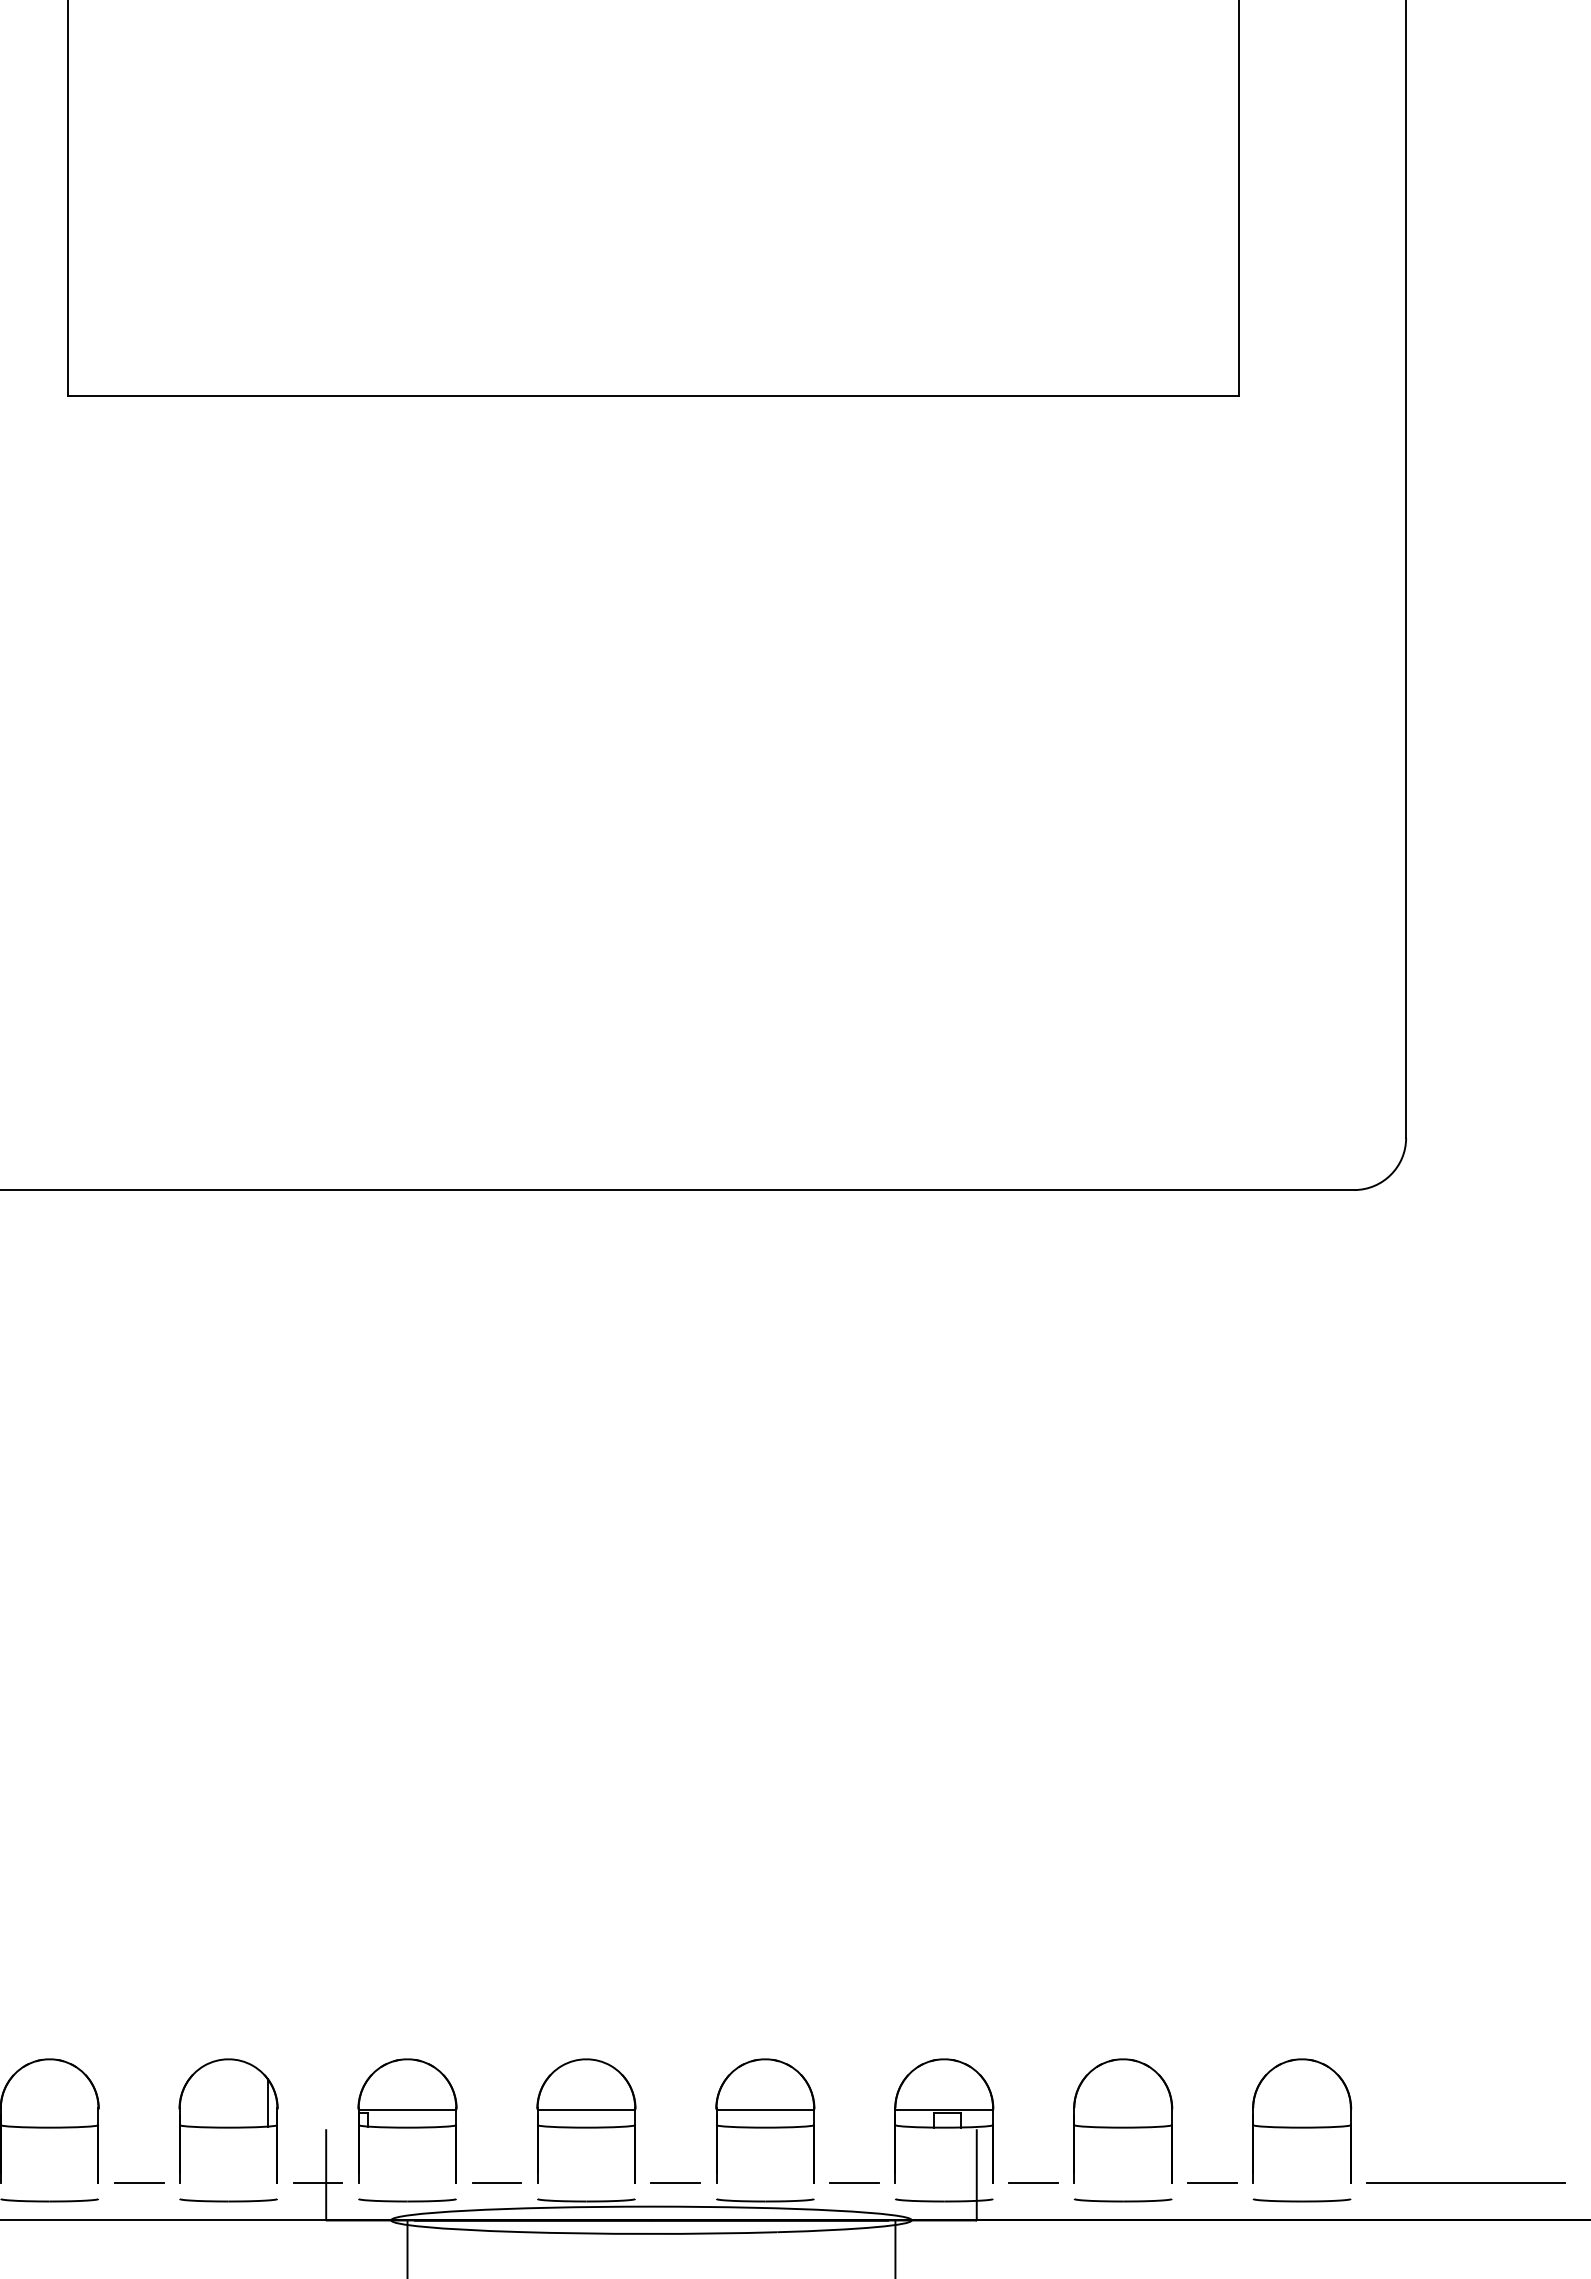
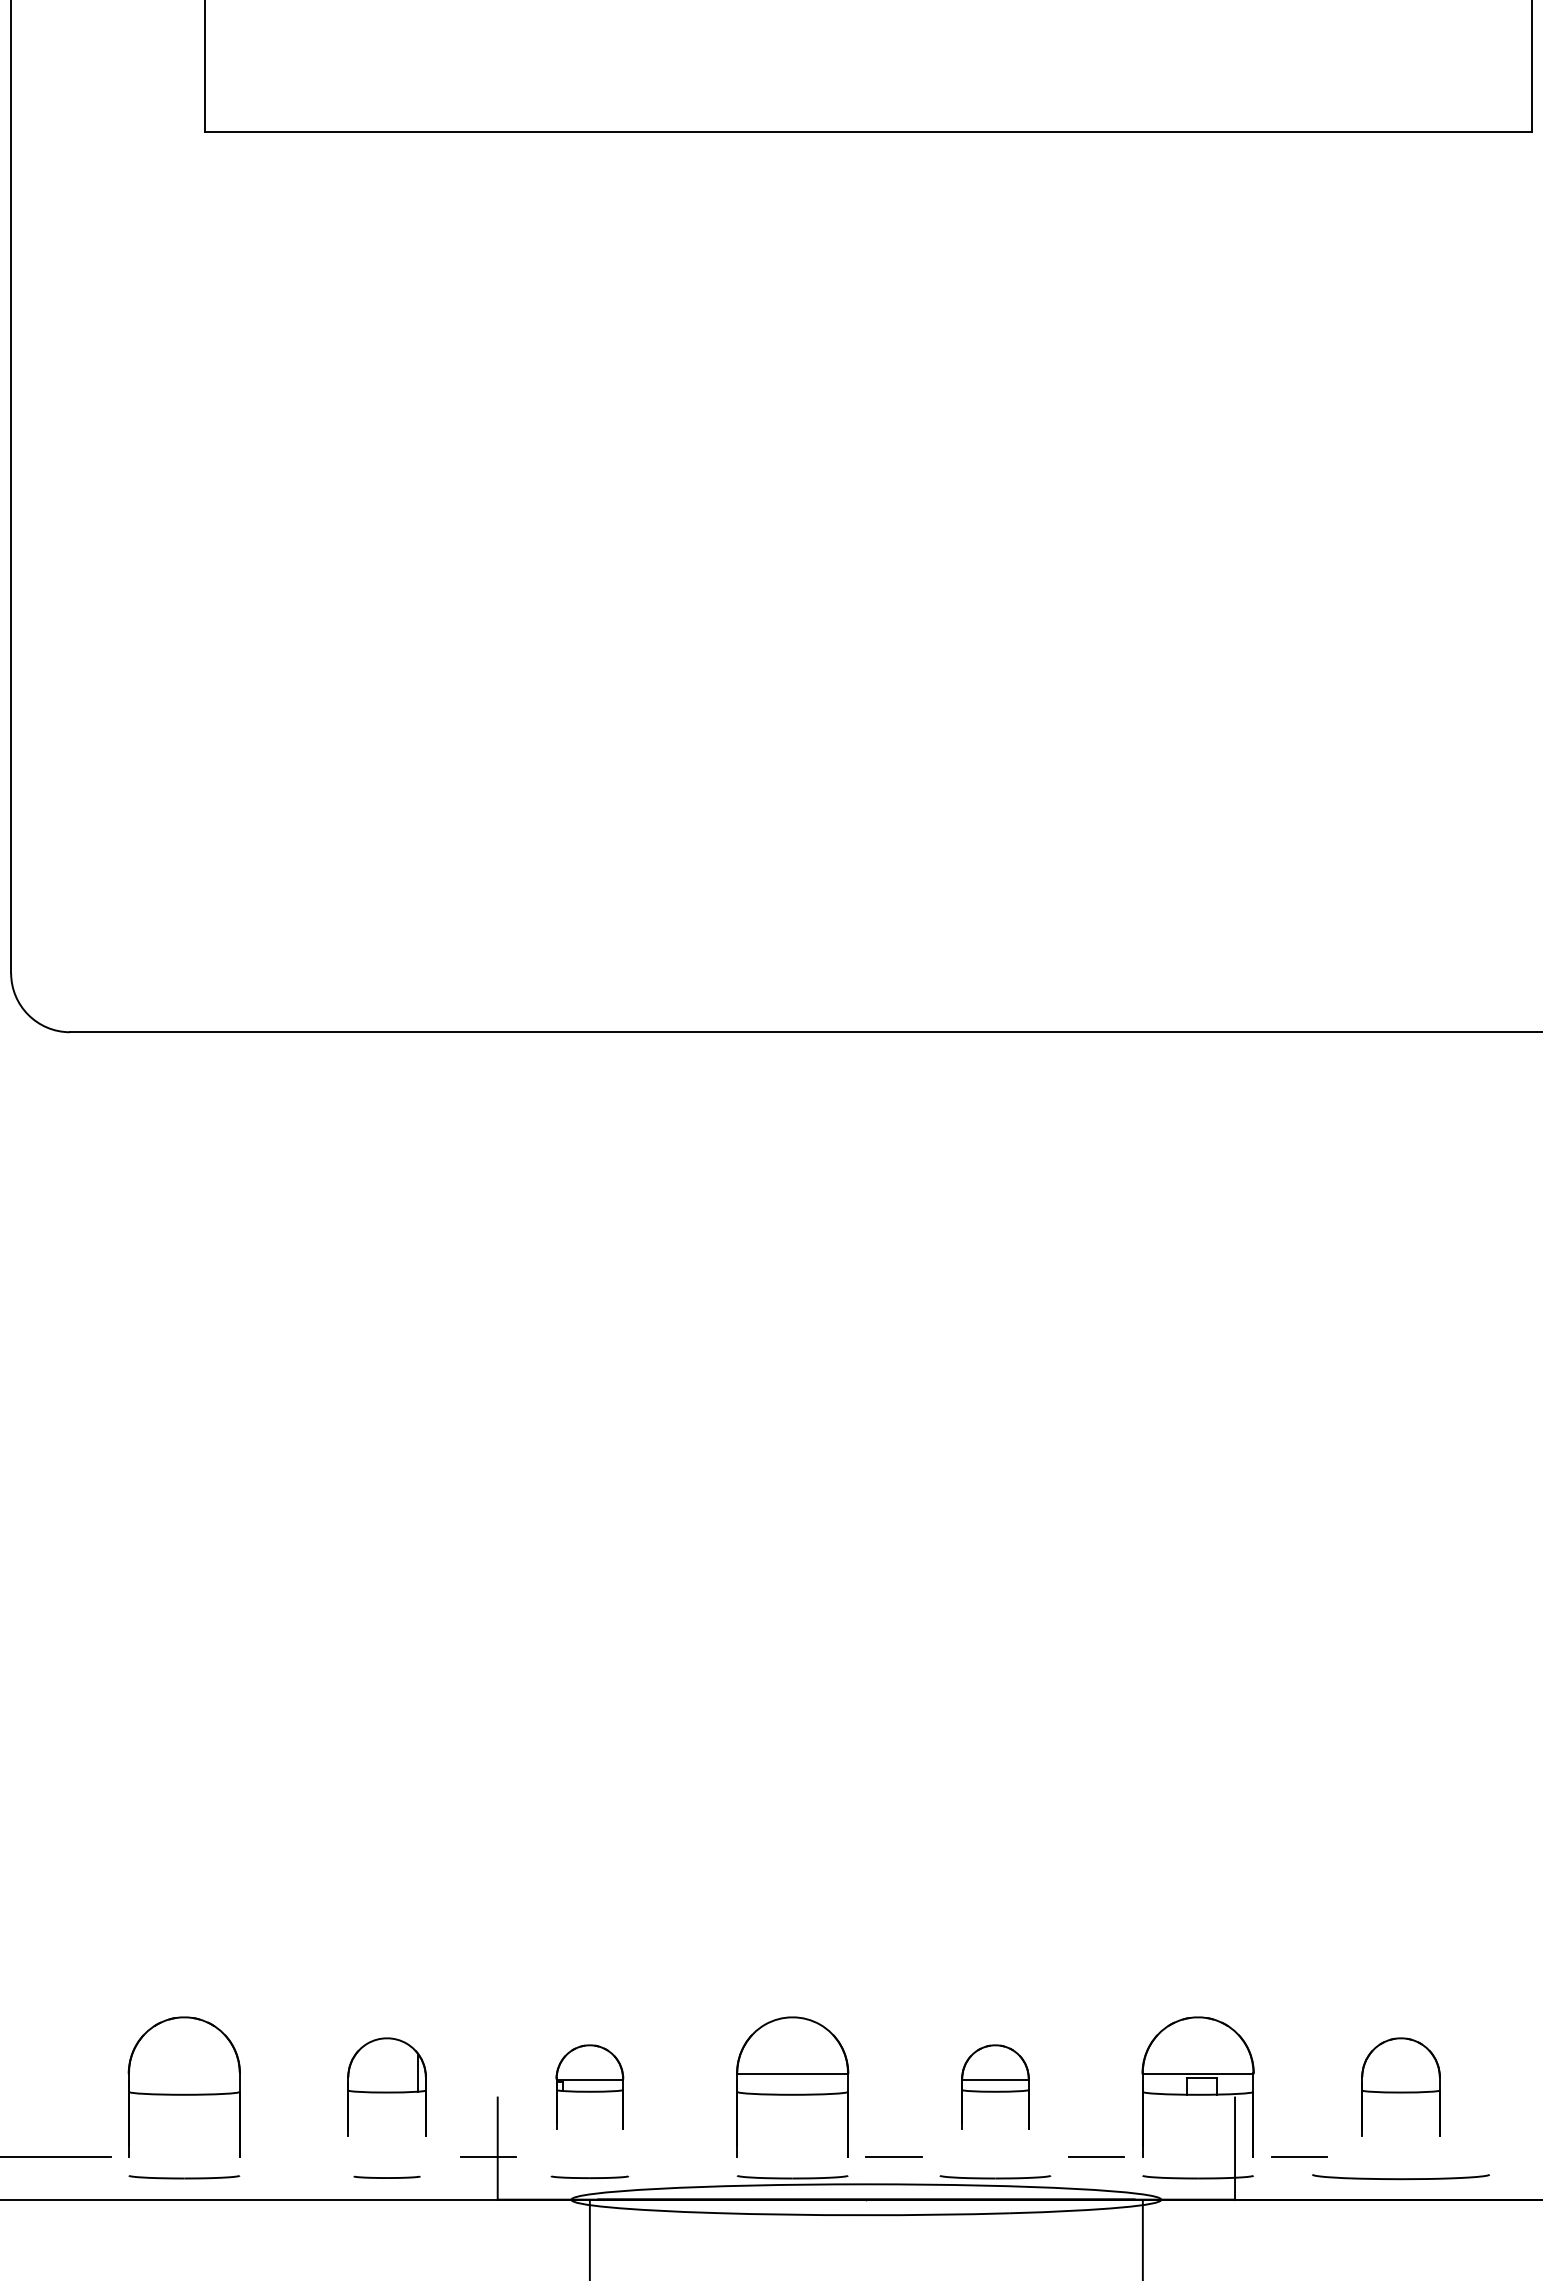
part: (228, 2120) -> (387, 2086), size x0.7
part: (407, 2120) -> (589, 2086), size x0.6
part: (765, 2120) -> (995, 2086), size x0.6
part: (1123, 2120) -> (1401, 2086), size x0.7
line: (139, 2182) -> (286, 2156), removed
line: (496, 2182) -> (690, 2156), removed
line: (1212, 2182) -> (1502, 2156), removed
part: (228, 2200) -> (387, 2177), size x0.6
part: (407, 2200) -> (589, 2177), size x0.7
part: (1122, 2200) -> (1400, 2177), size x1.6

